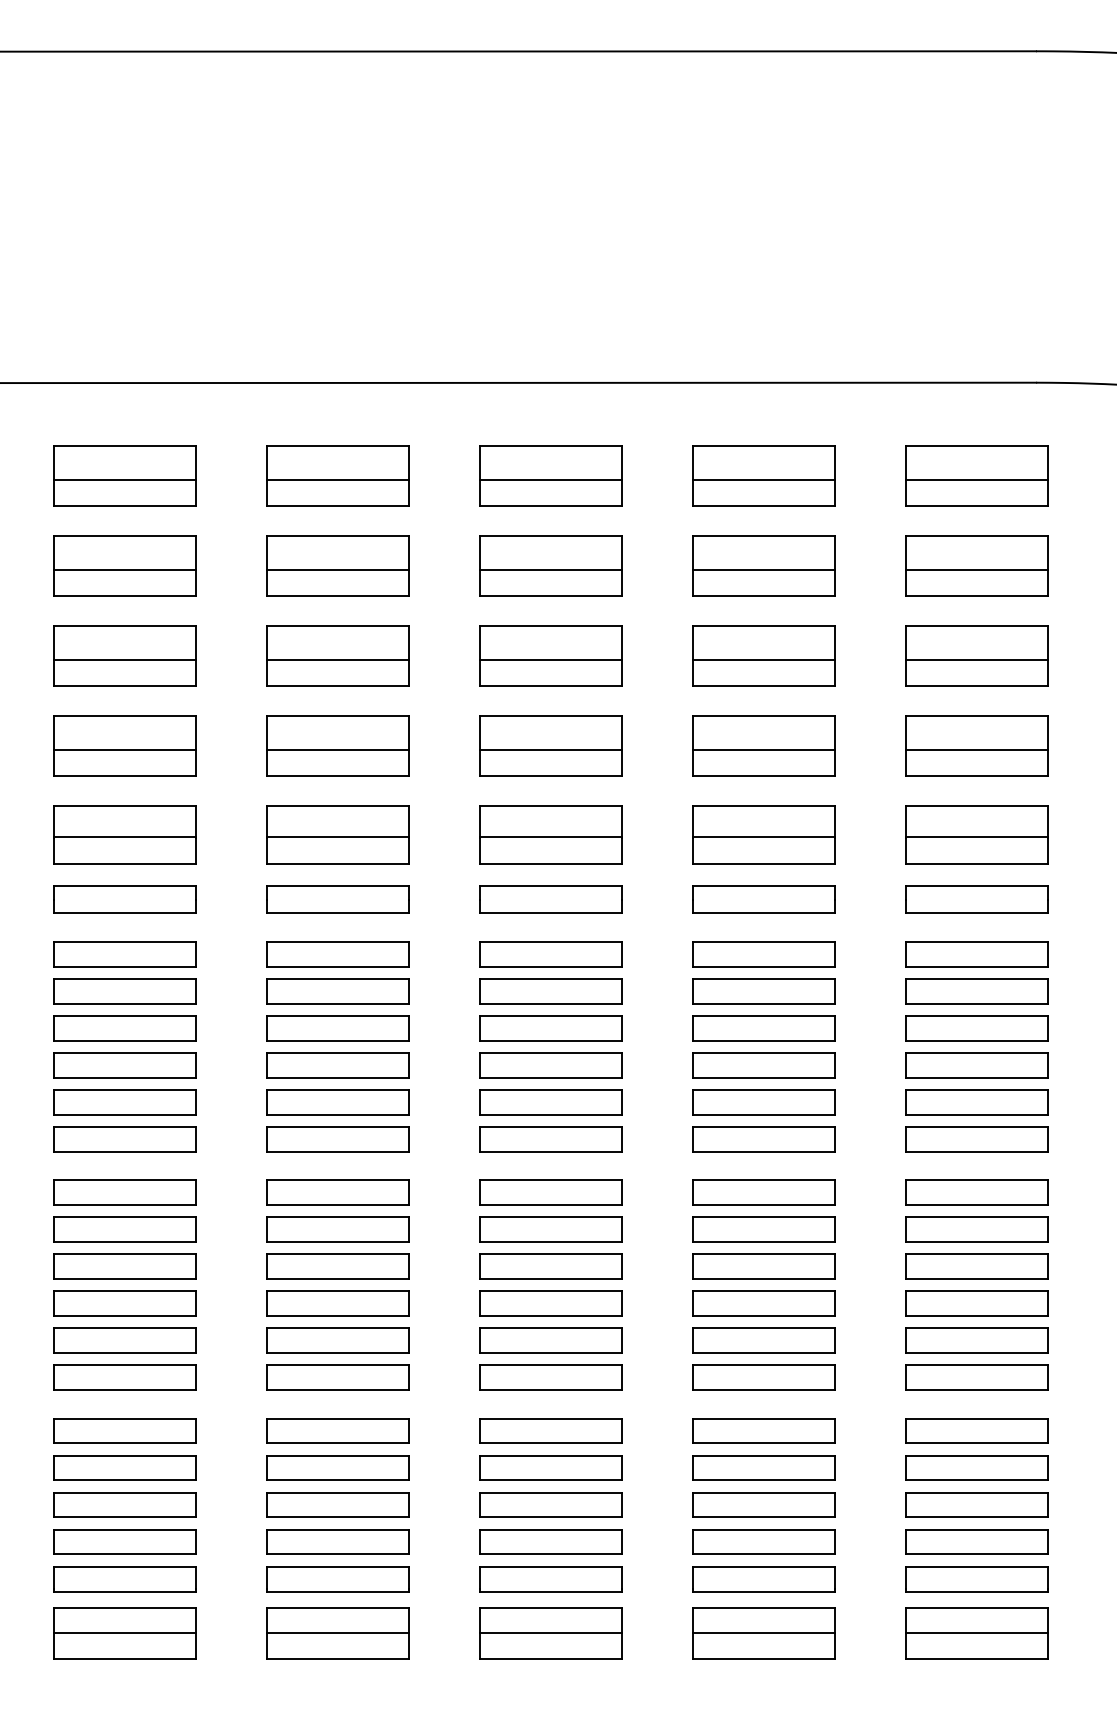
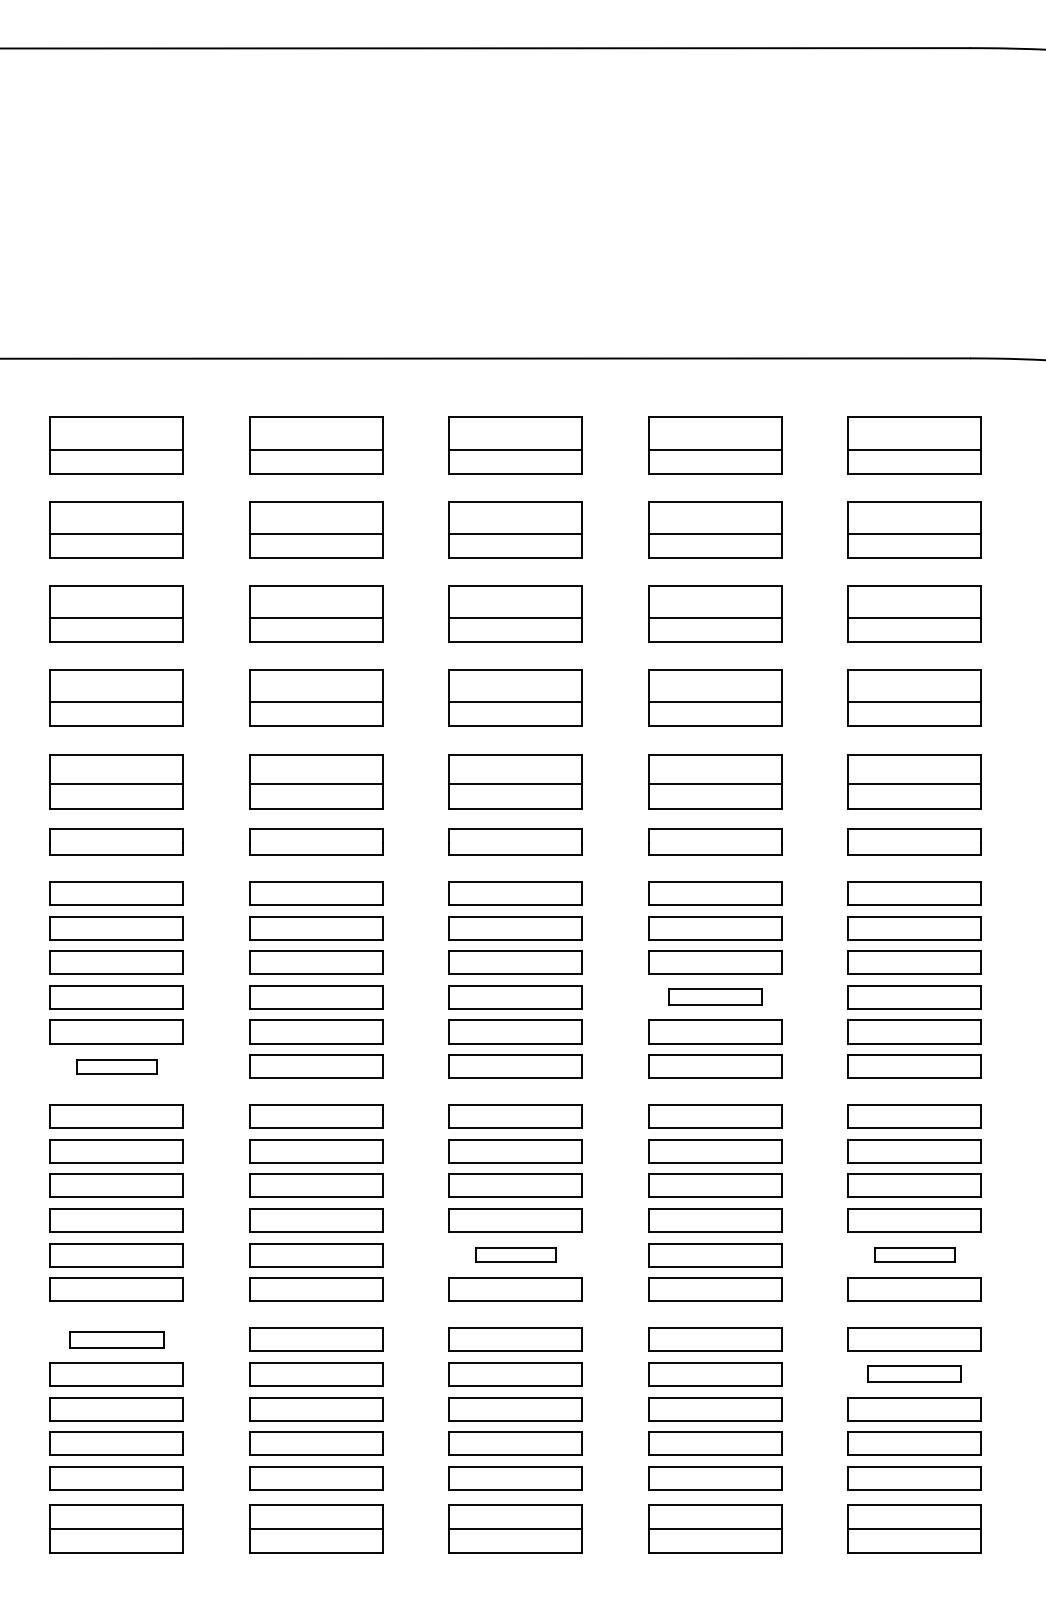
part: (763, 1065) -> (714, 997), size x0.7
part: (124, 1139) -> (116, 1066), size x0.6
part: (550, 1340) -> (515, 1254), size x0.6
part: (976, 1340) -> (914, 1254), size x0.6
part: (124, 1430) -> (116, 1339), size x0.7
part: (976, 1467) -> (914, 1373), size x0.7

